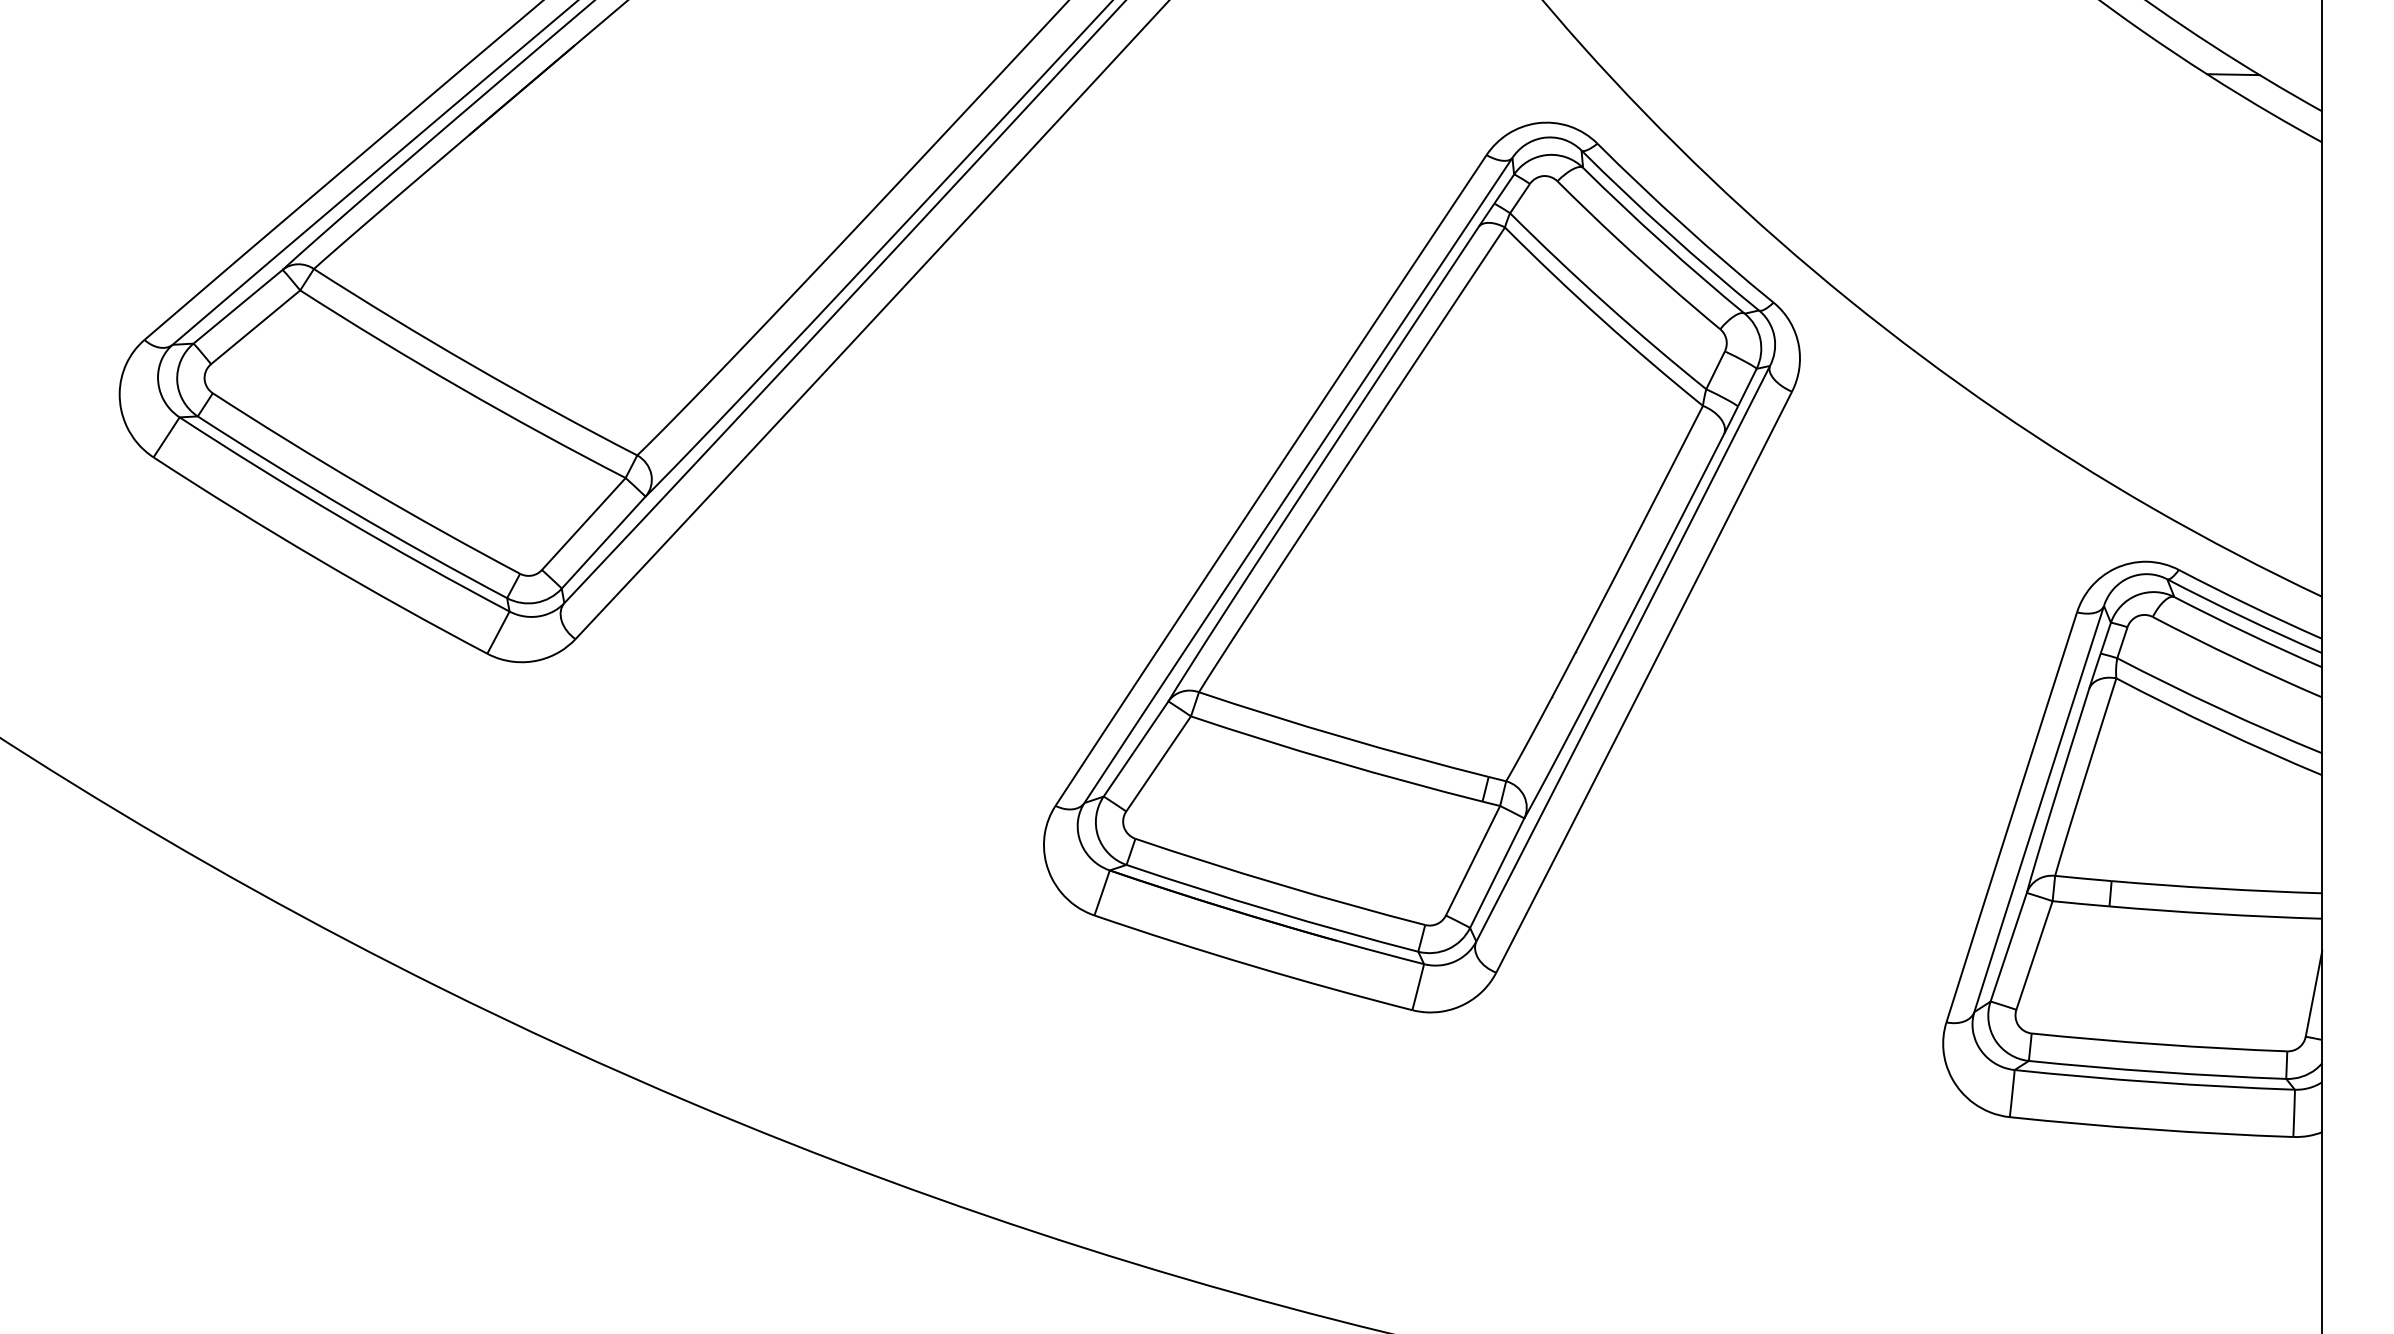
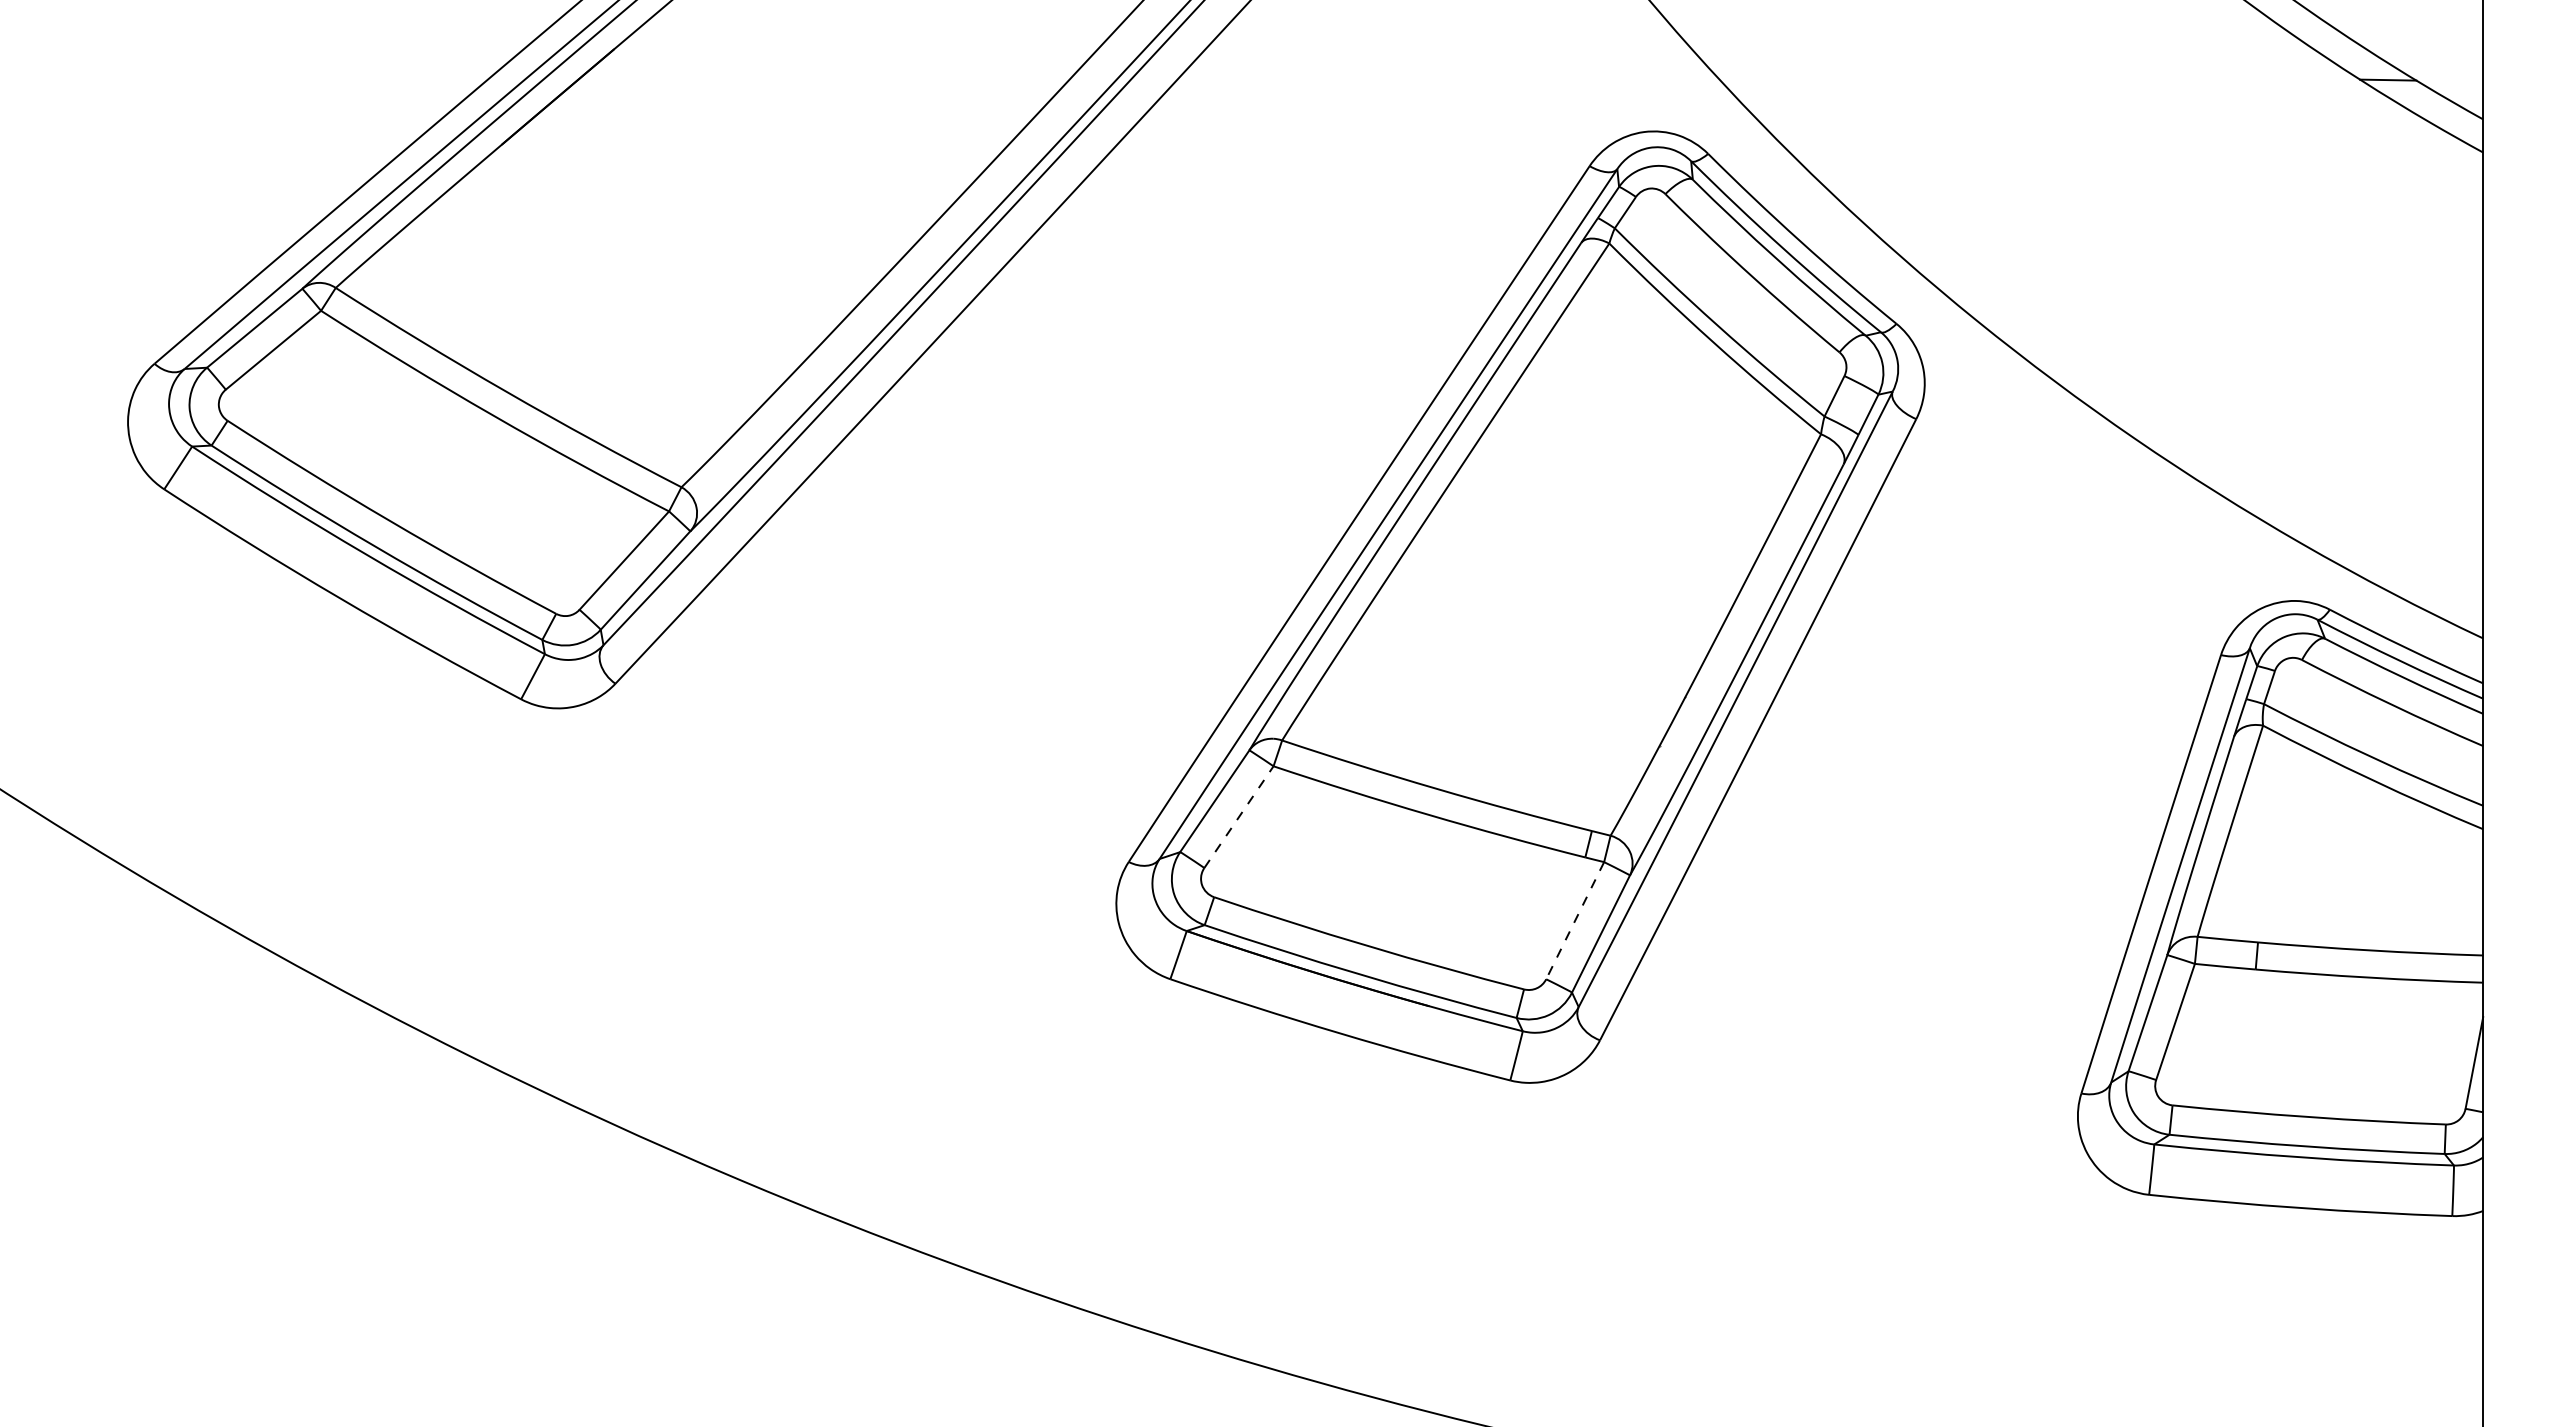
line: (1158, 764) -> (1238, 817), solid -> dashed
line: (1472, 861) -> (1574, 921), solid -> dashed

